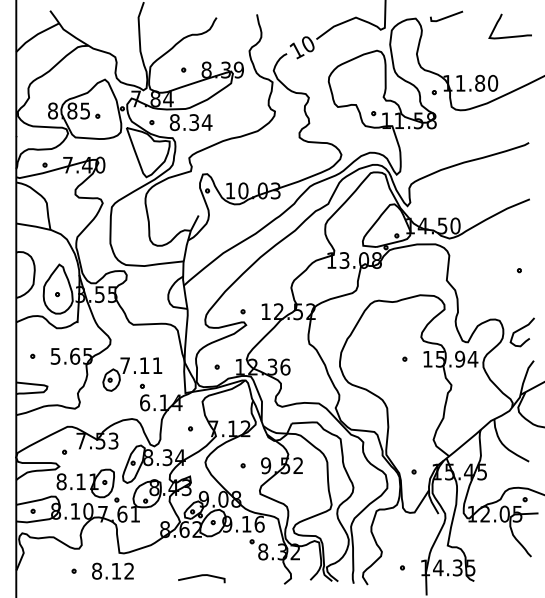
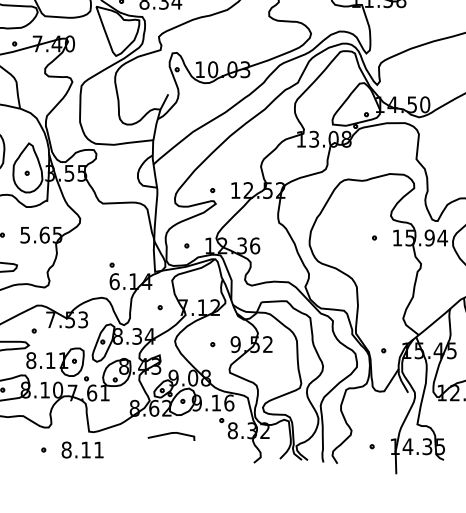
part: (132, 374) -> (102, 253), removed
text: (128, 570) -> (98, 449), 8.12 -> 8.11
line: (201, 576) -> (171, 434), moved

